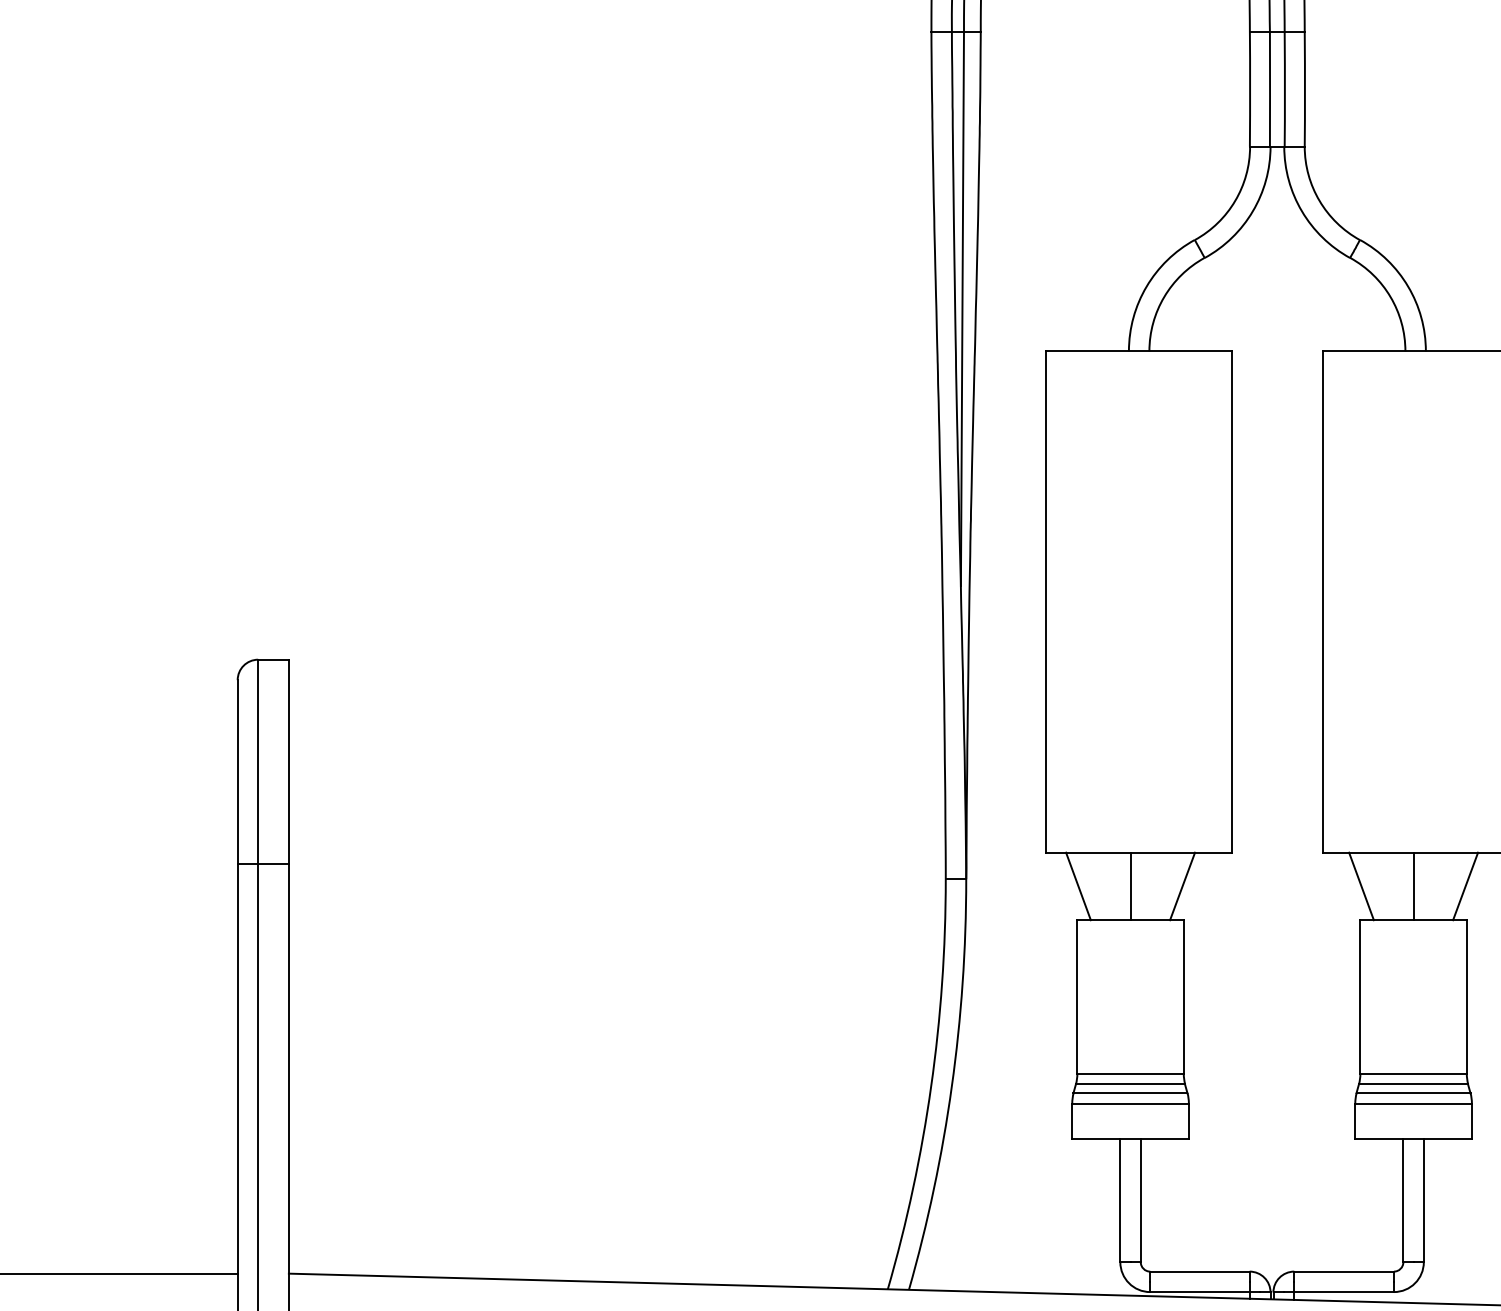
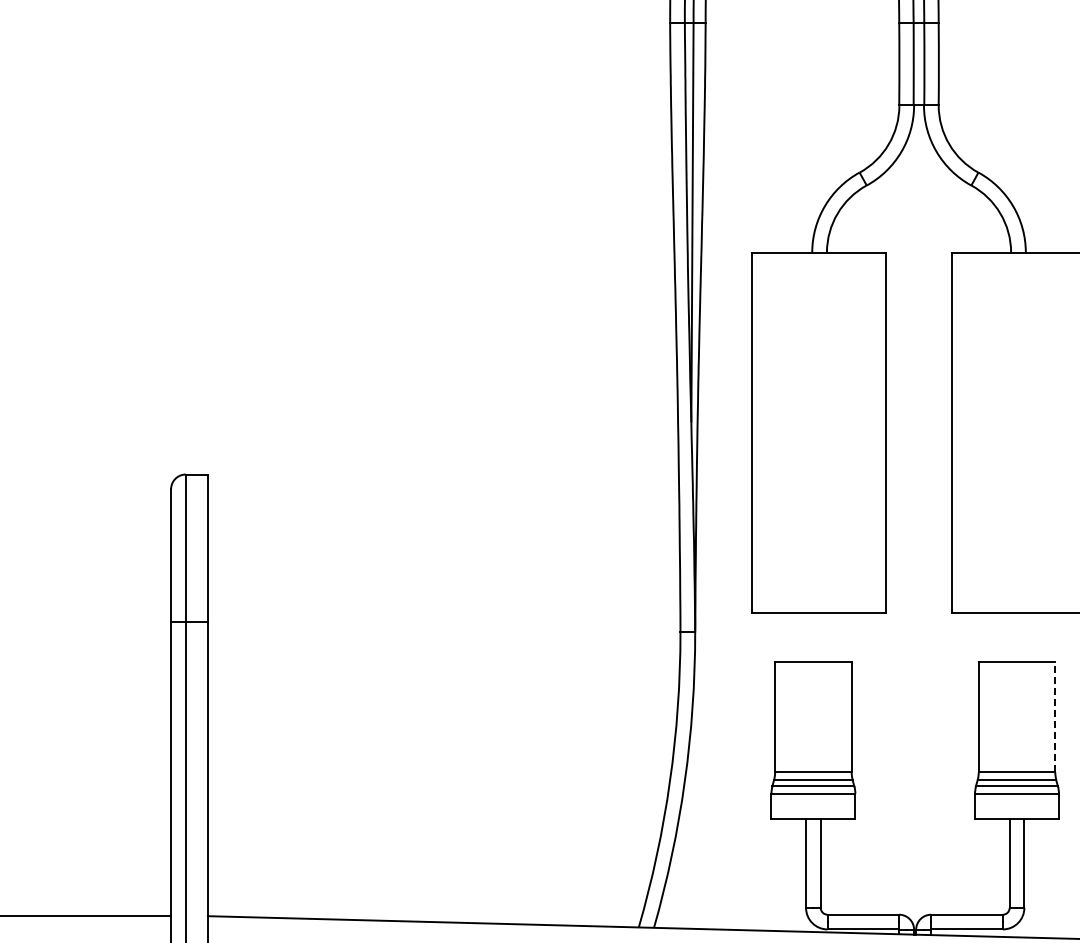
line: (1077, 886) -> (775, 637), removed
line: (1130, 886) -> (813, 637), removed
line: (1182, 886) -> (850, 637), removed
line: (1361, 886) -> (979, 637), removed
line: (1414, 886) -> (1017, 637), removed
line: (1465, 886) -> (1054, 637), removed
line: (1467, 996) -> (1055, 716), solid -> dashed

